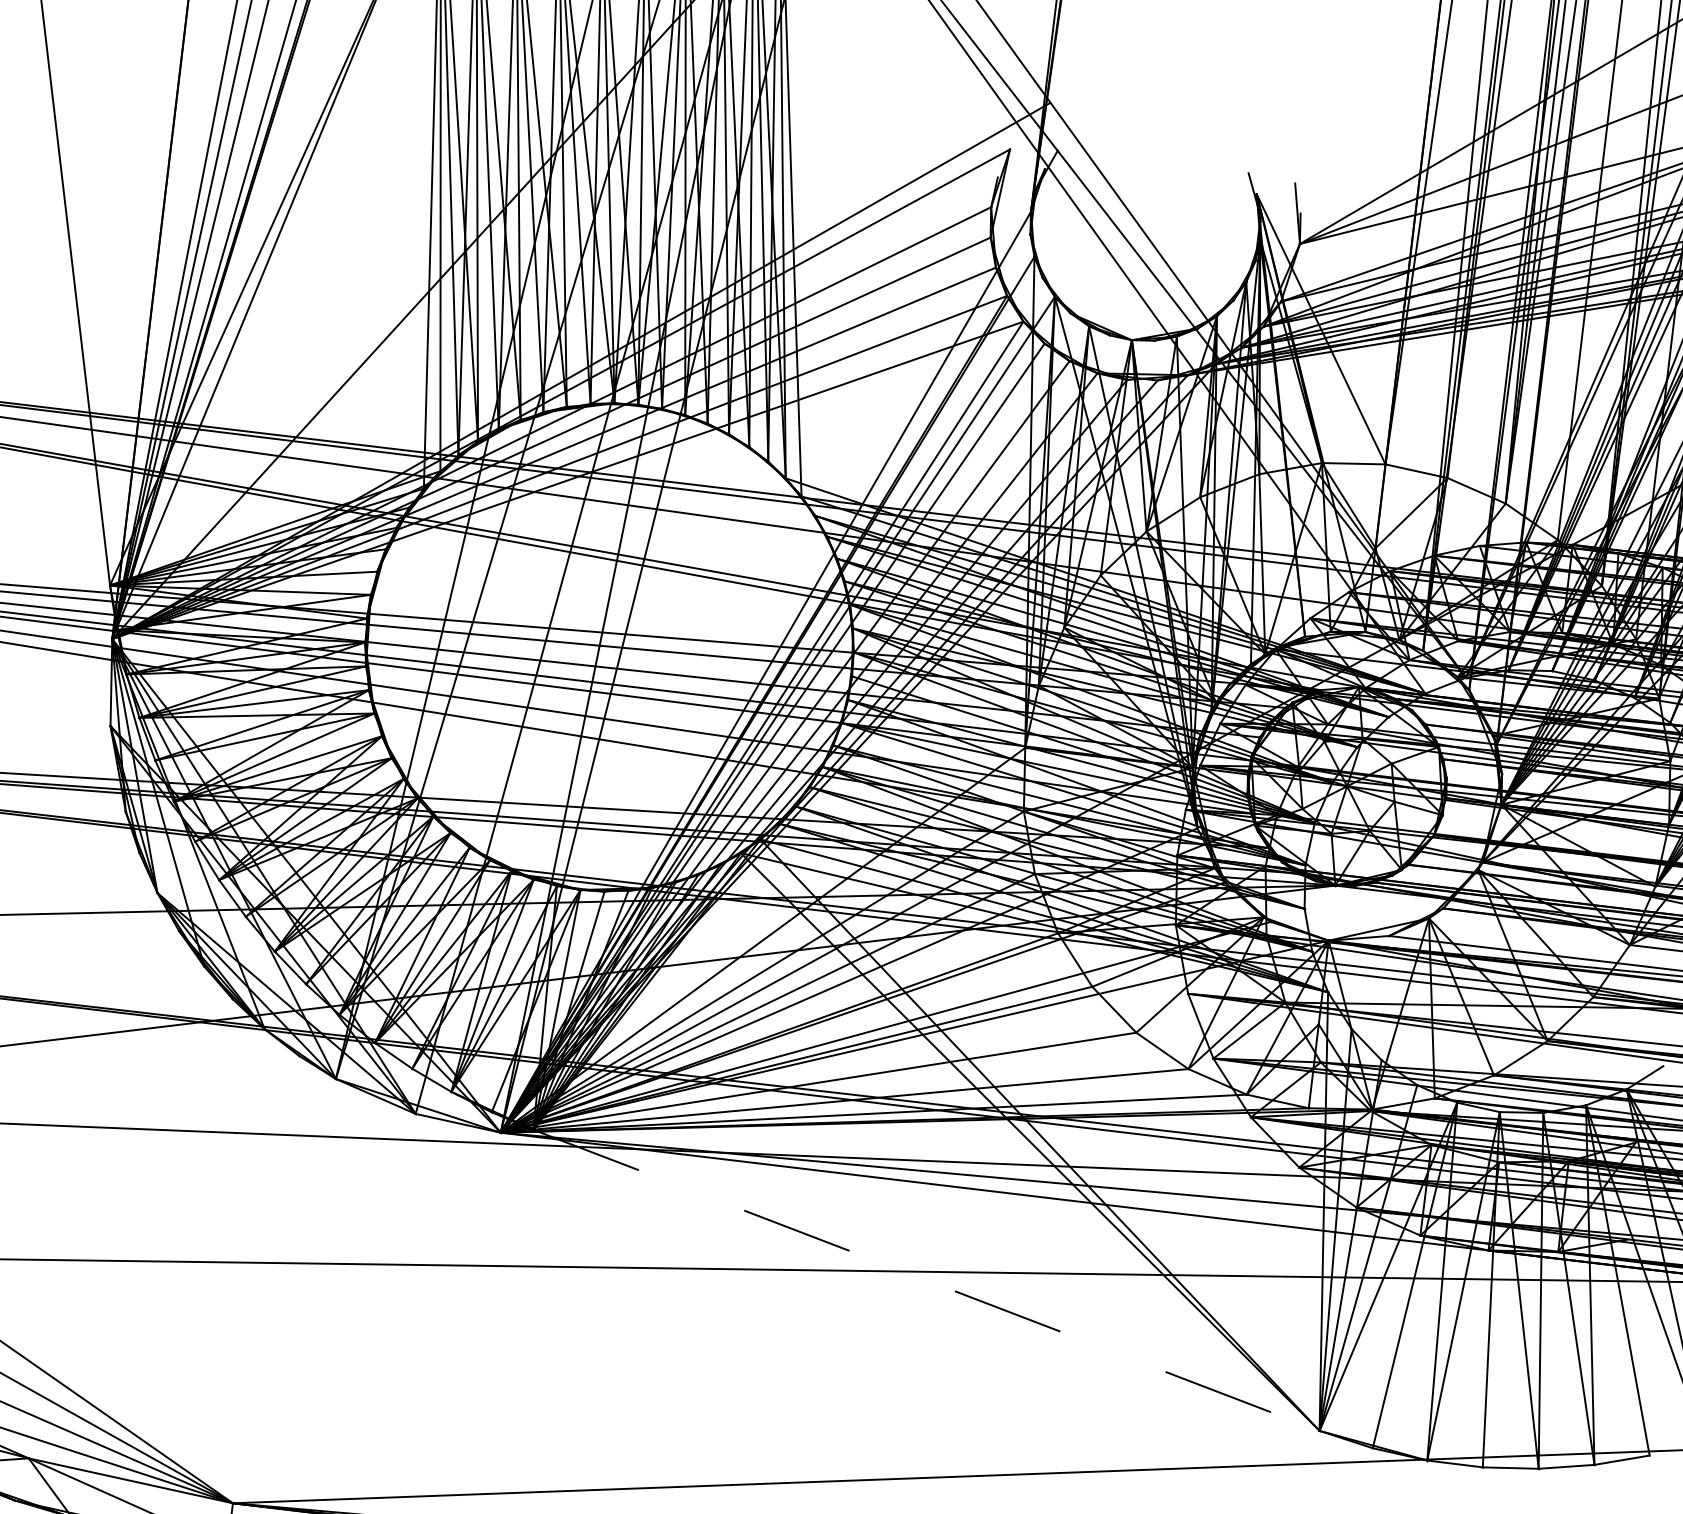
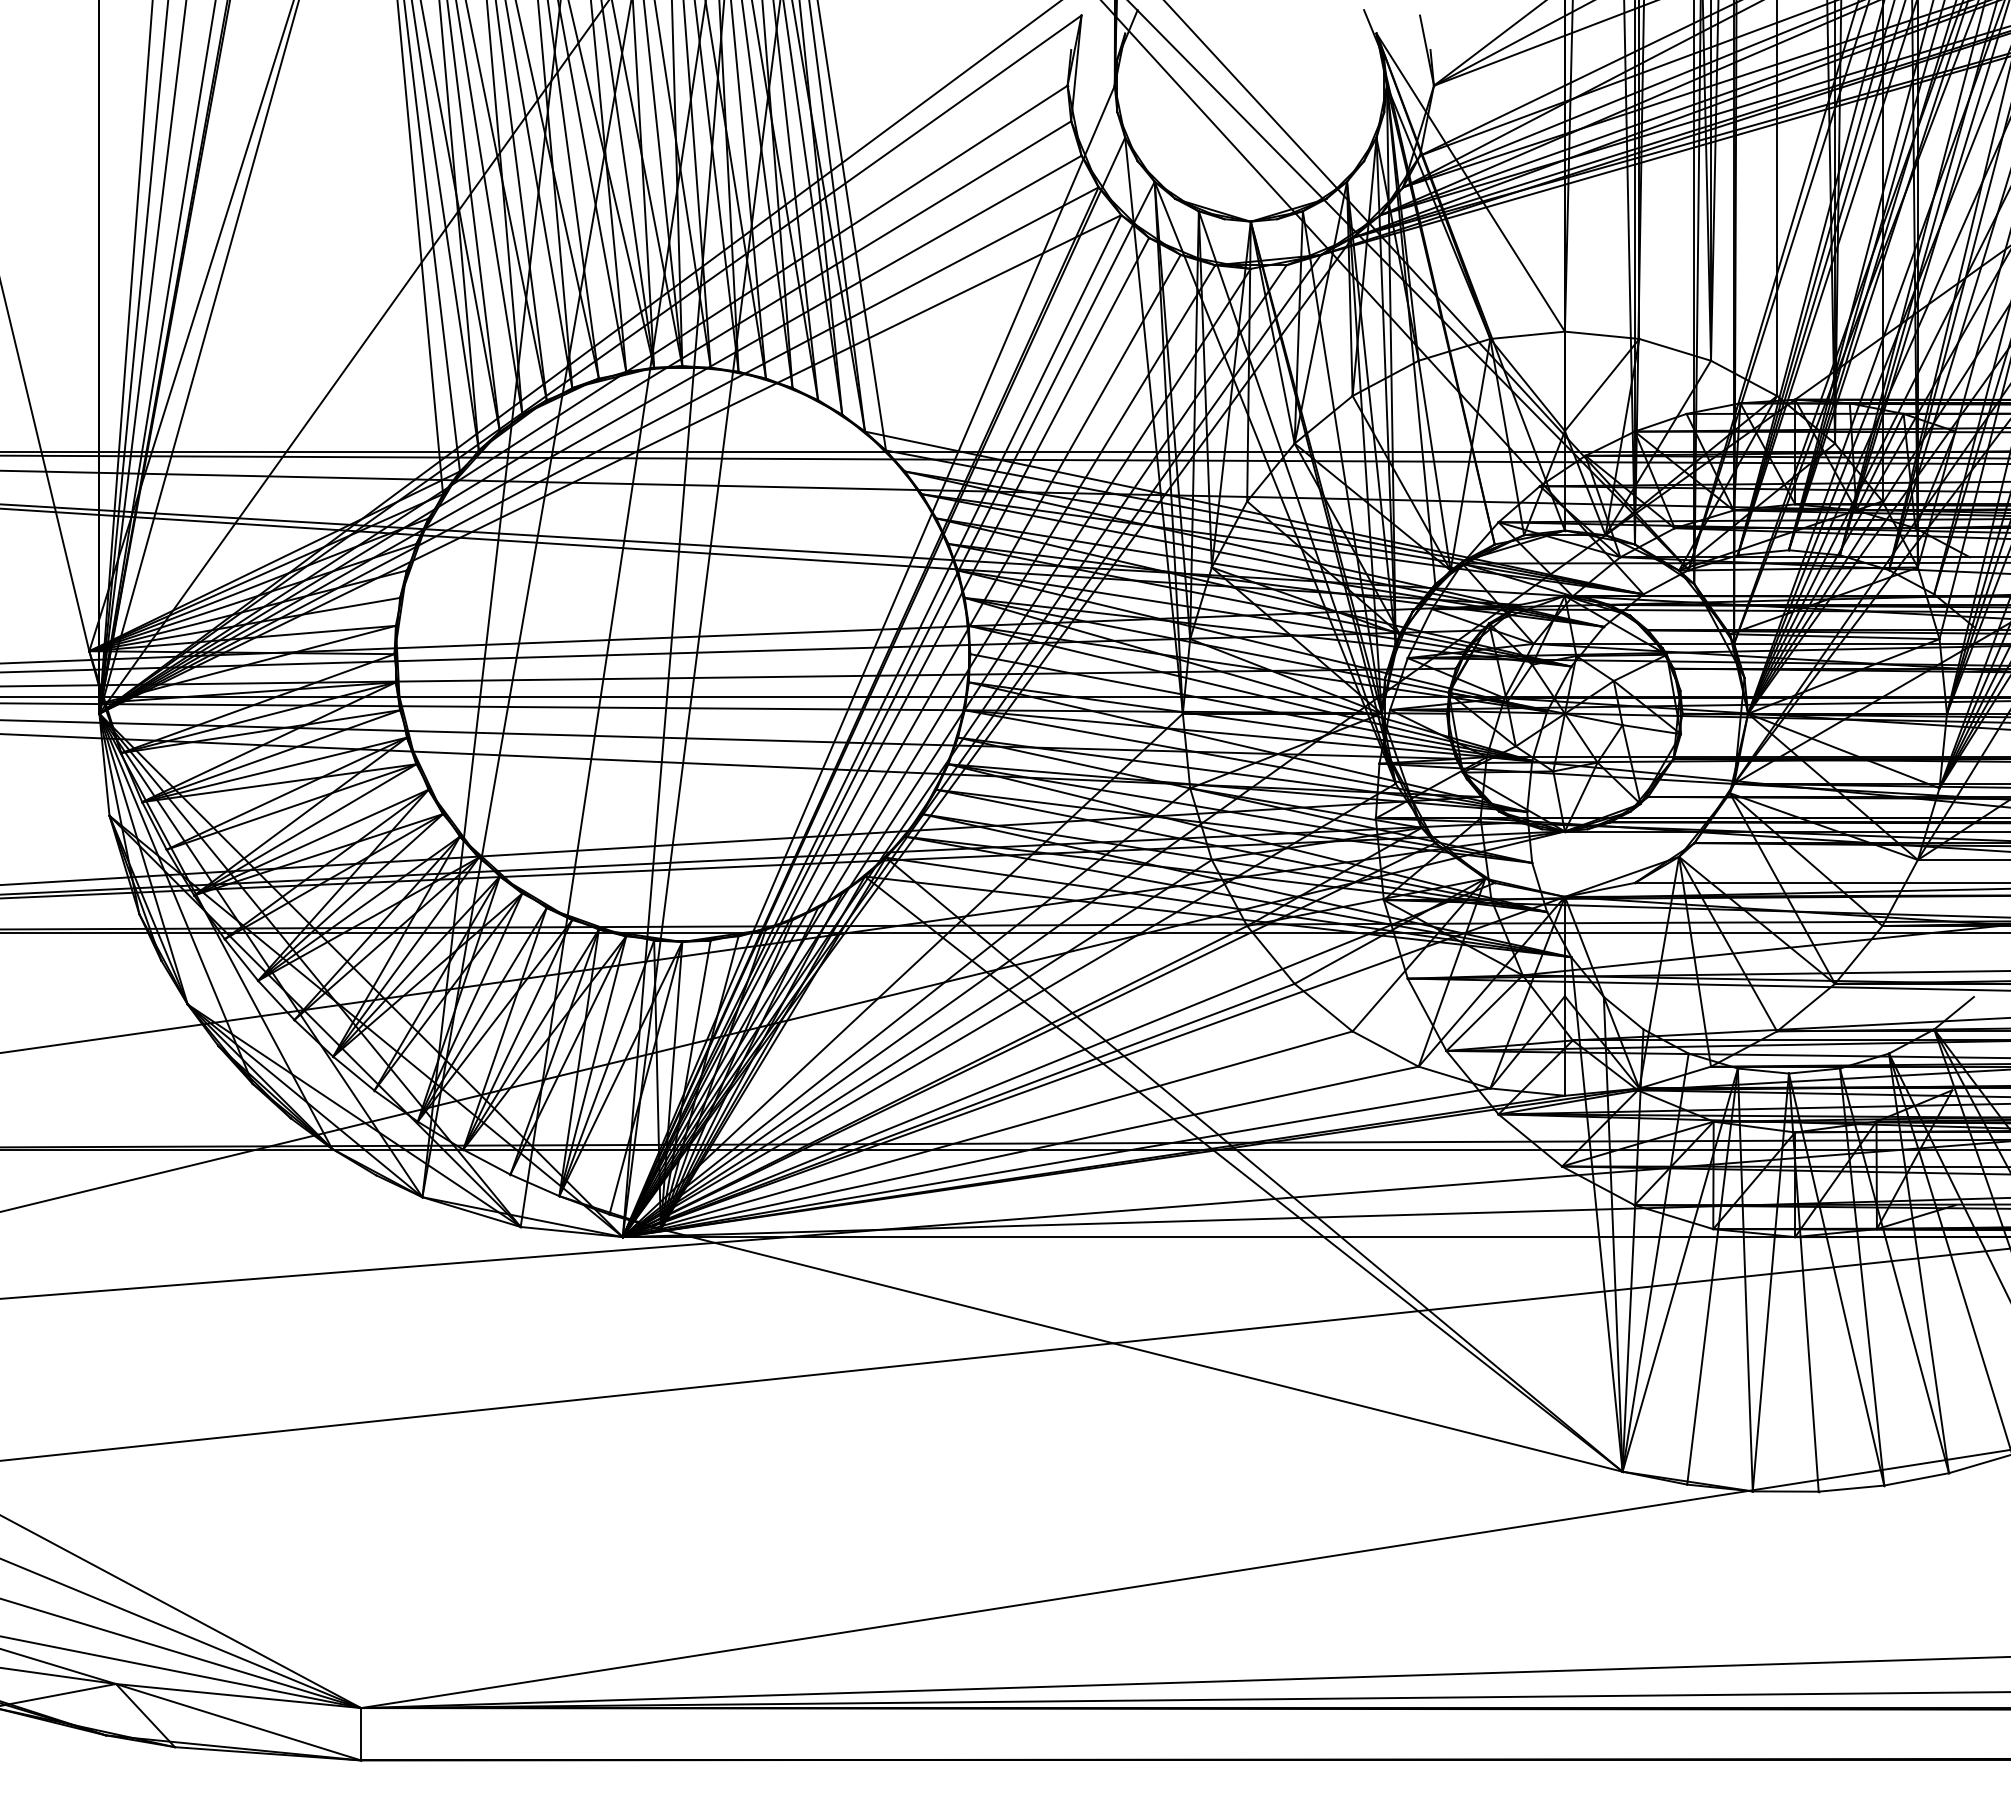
line: (926, 1280) -> (1141, 1350), dashed -> solid

